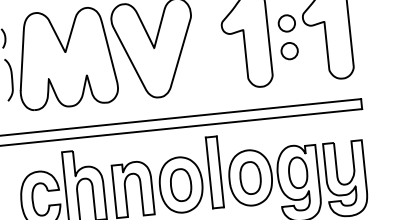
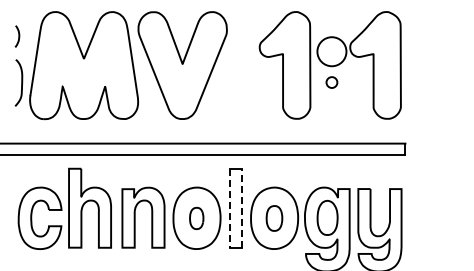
circle: (286, 23) -> (331, 51), size x1.6
circle: (289, 51) -> (331, 82), size x0.6
line: (220, 172) -> (241, 208), solid -> dashed
line: (209, 173) -> (229, 208), solid -> dashed
part: (250, 178) -> (274, 218), size x0.7
part: (180, 185) -> (196, 218), size x0.6

